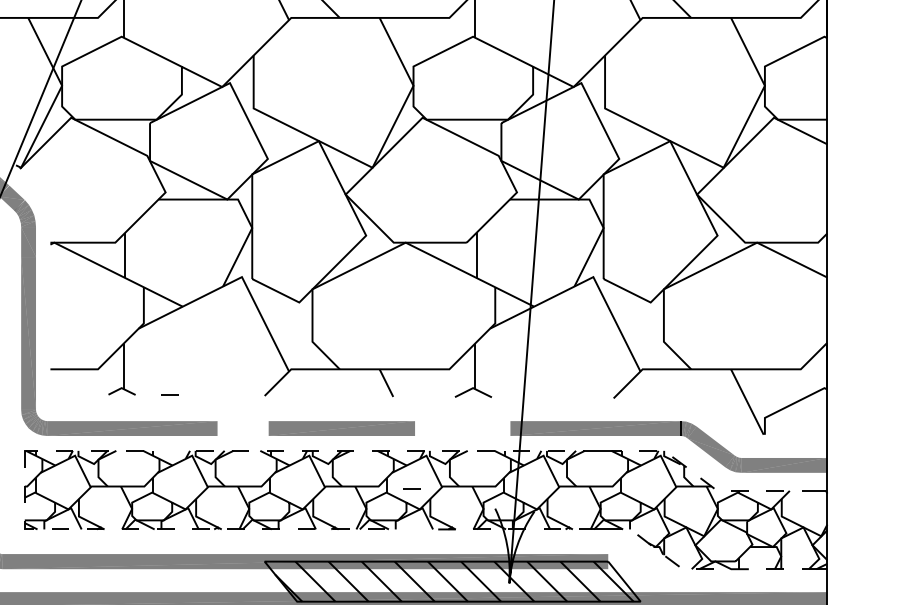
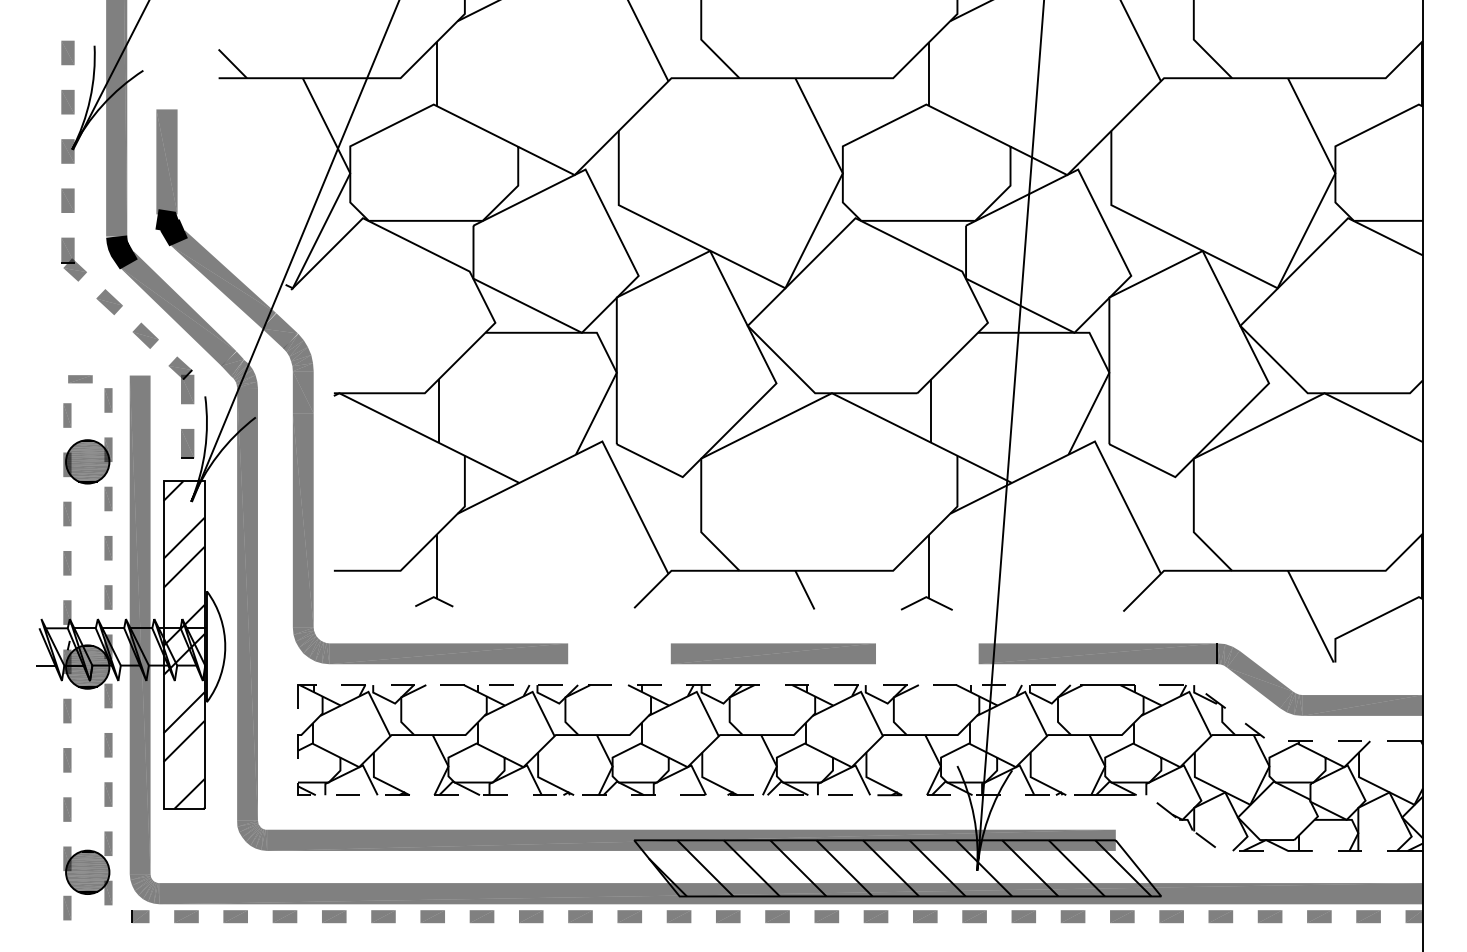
line: (170, 394) -> (501, 684), moved
part: (341, 428) -> (773, 653), moved
line: (411, 488) -> (840, 794), moved

